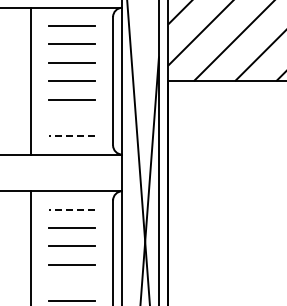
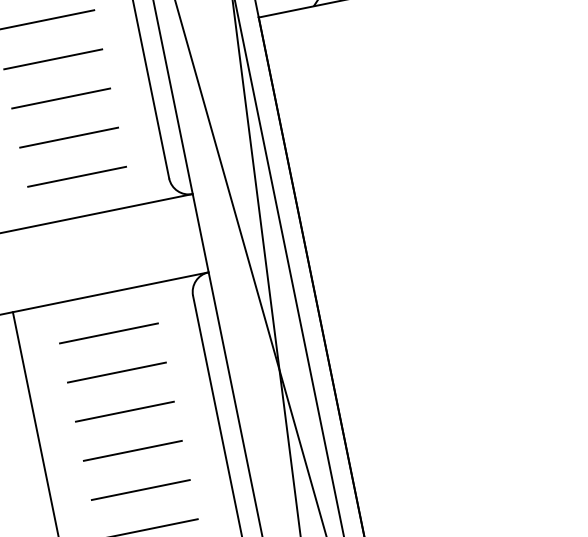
line: (71, 117) -> (68, 136), added
line: (71, 136) -> (76, 177), dashed -> solid
line: (71, 209) -> (108, 333), dashed -> solid
line: (71, 283) -> (140, 491), added

